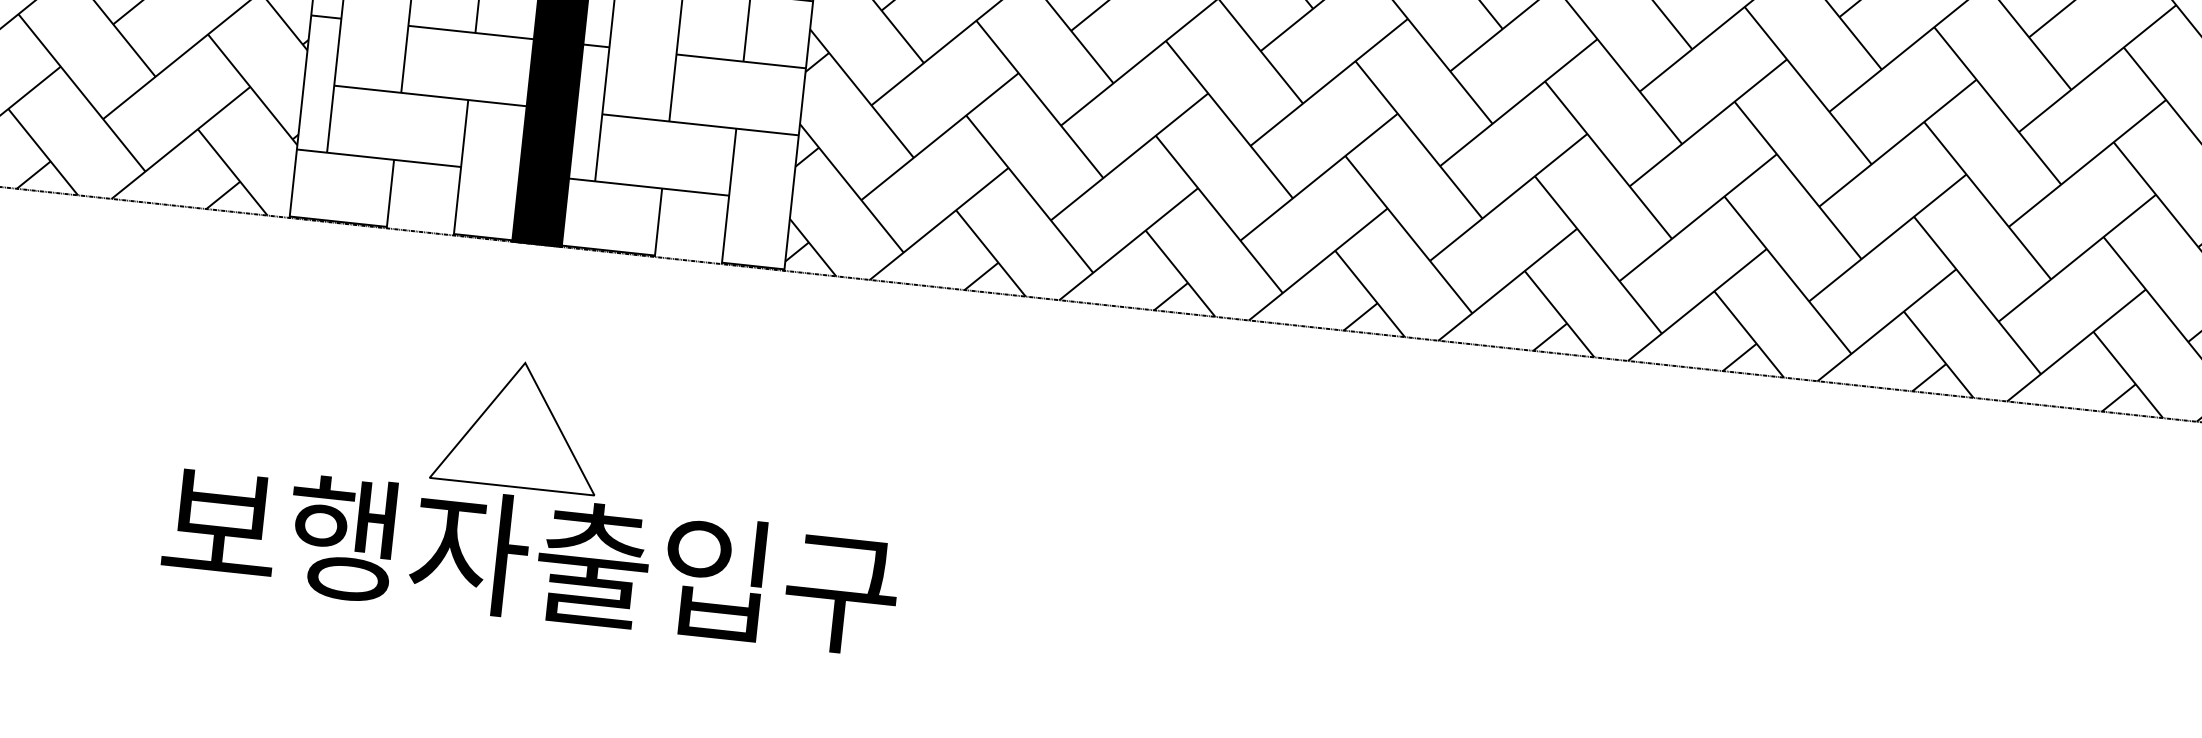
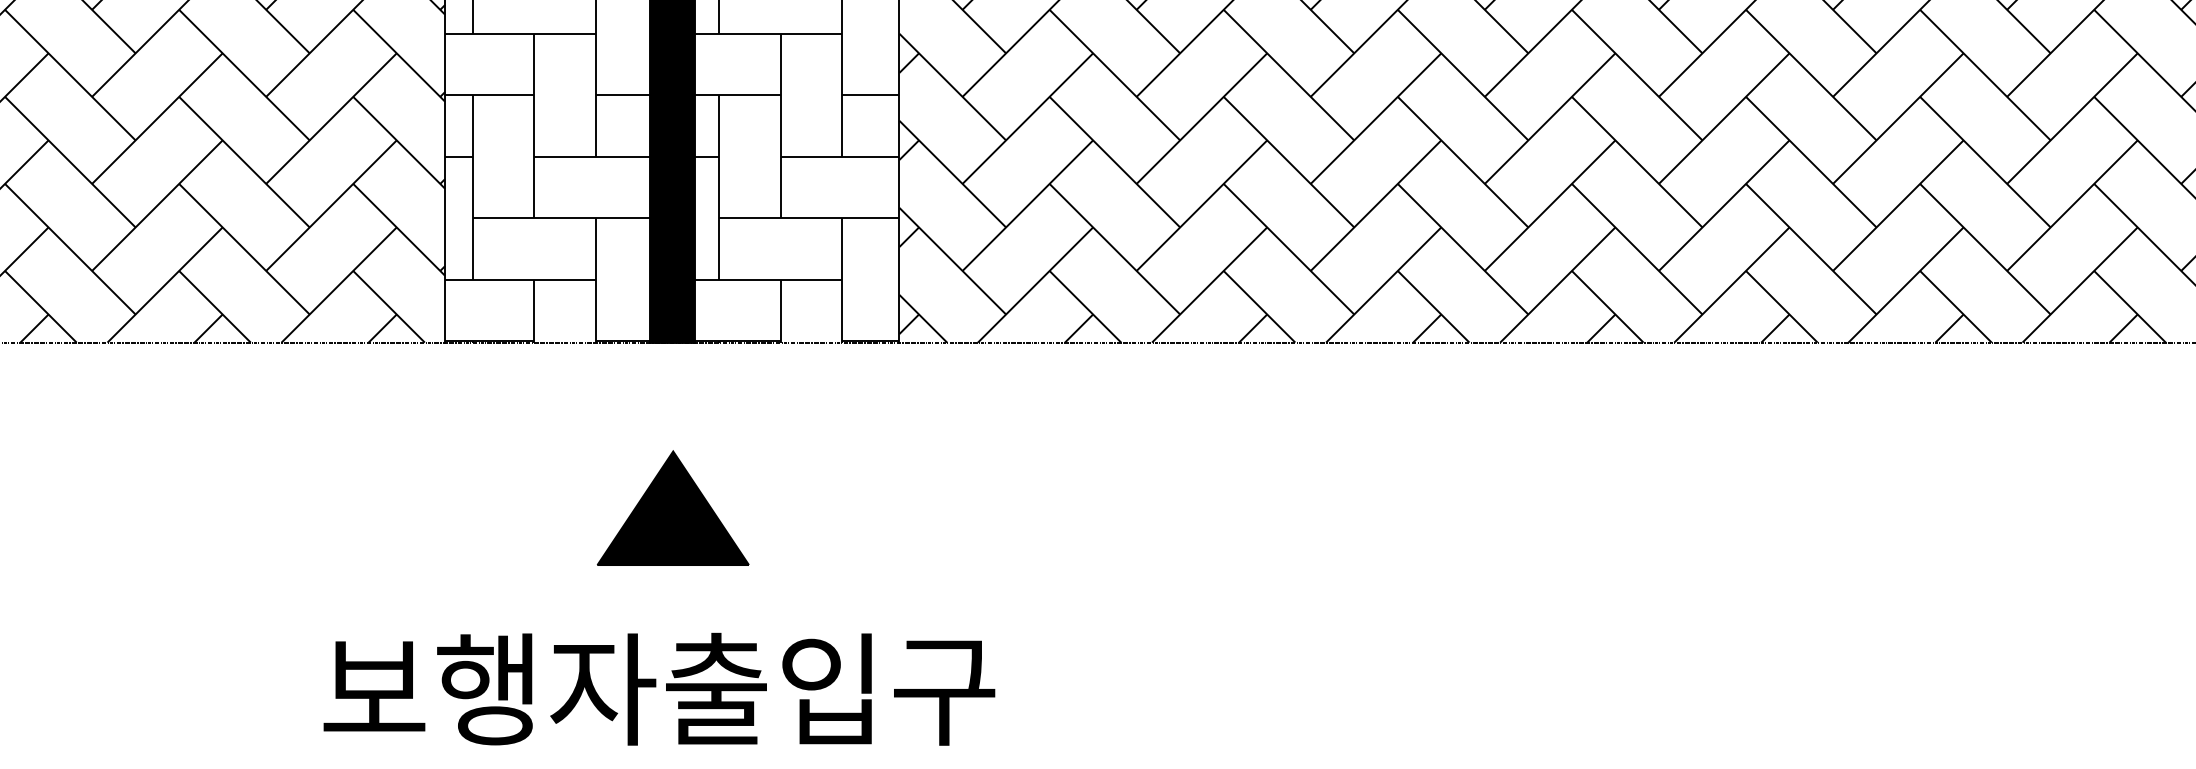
fill: (517, 425) -> (672, 508), added
text: (531, 557) -> (659, 688), moved

